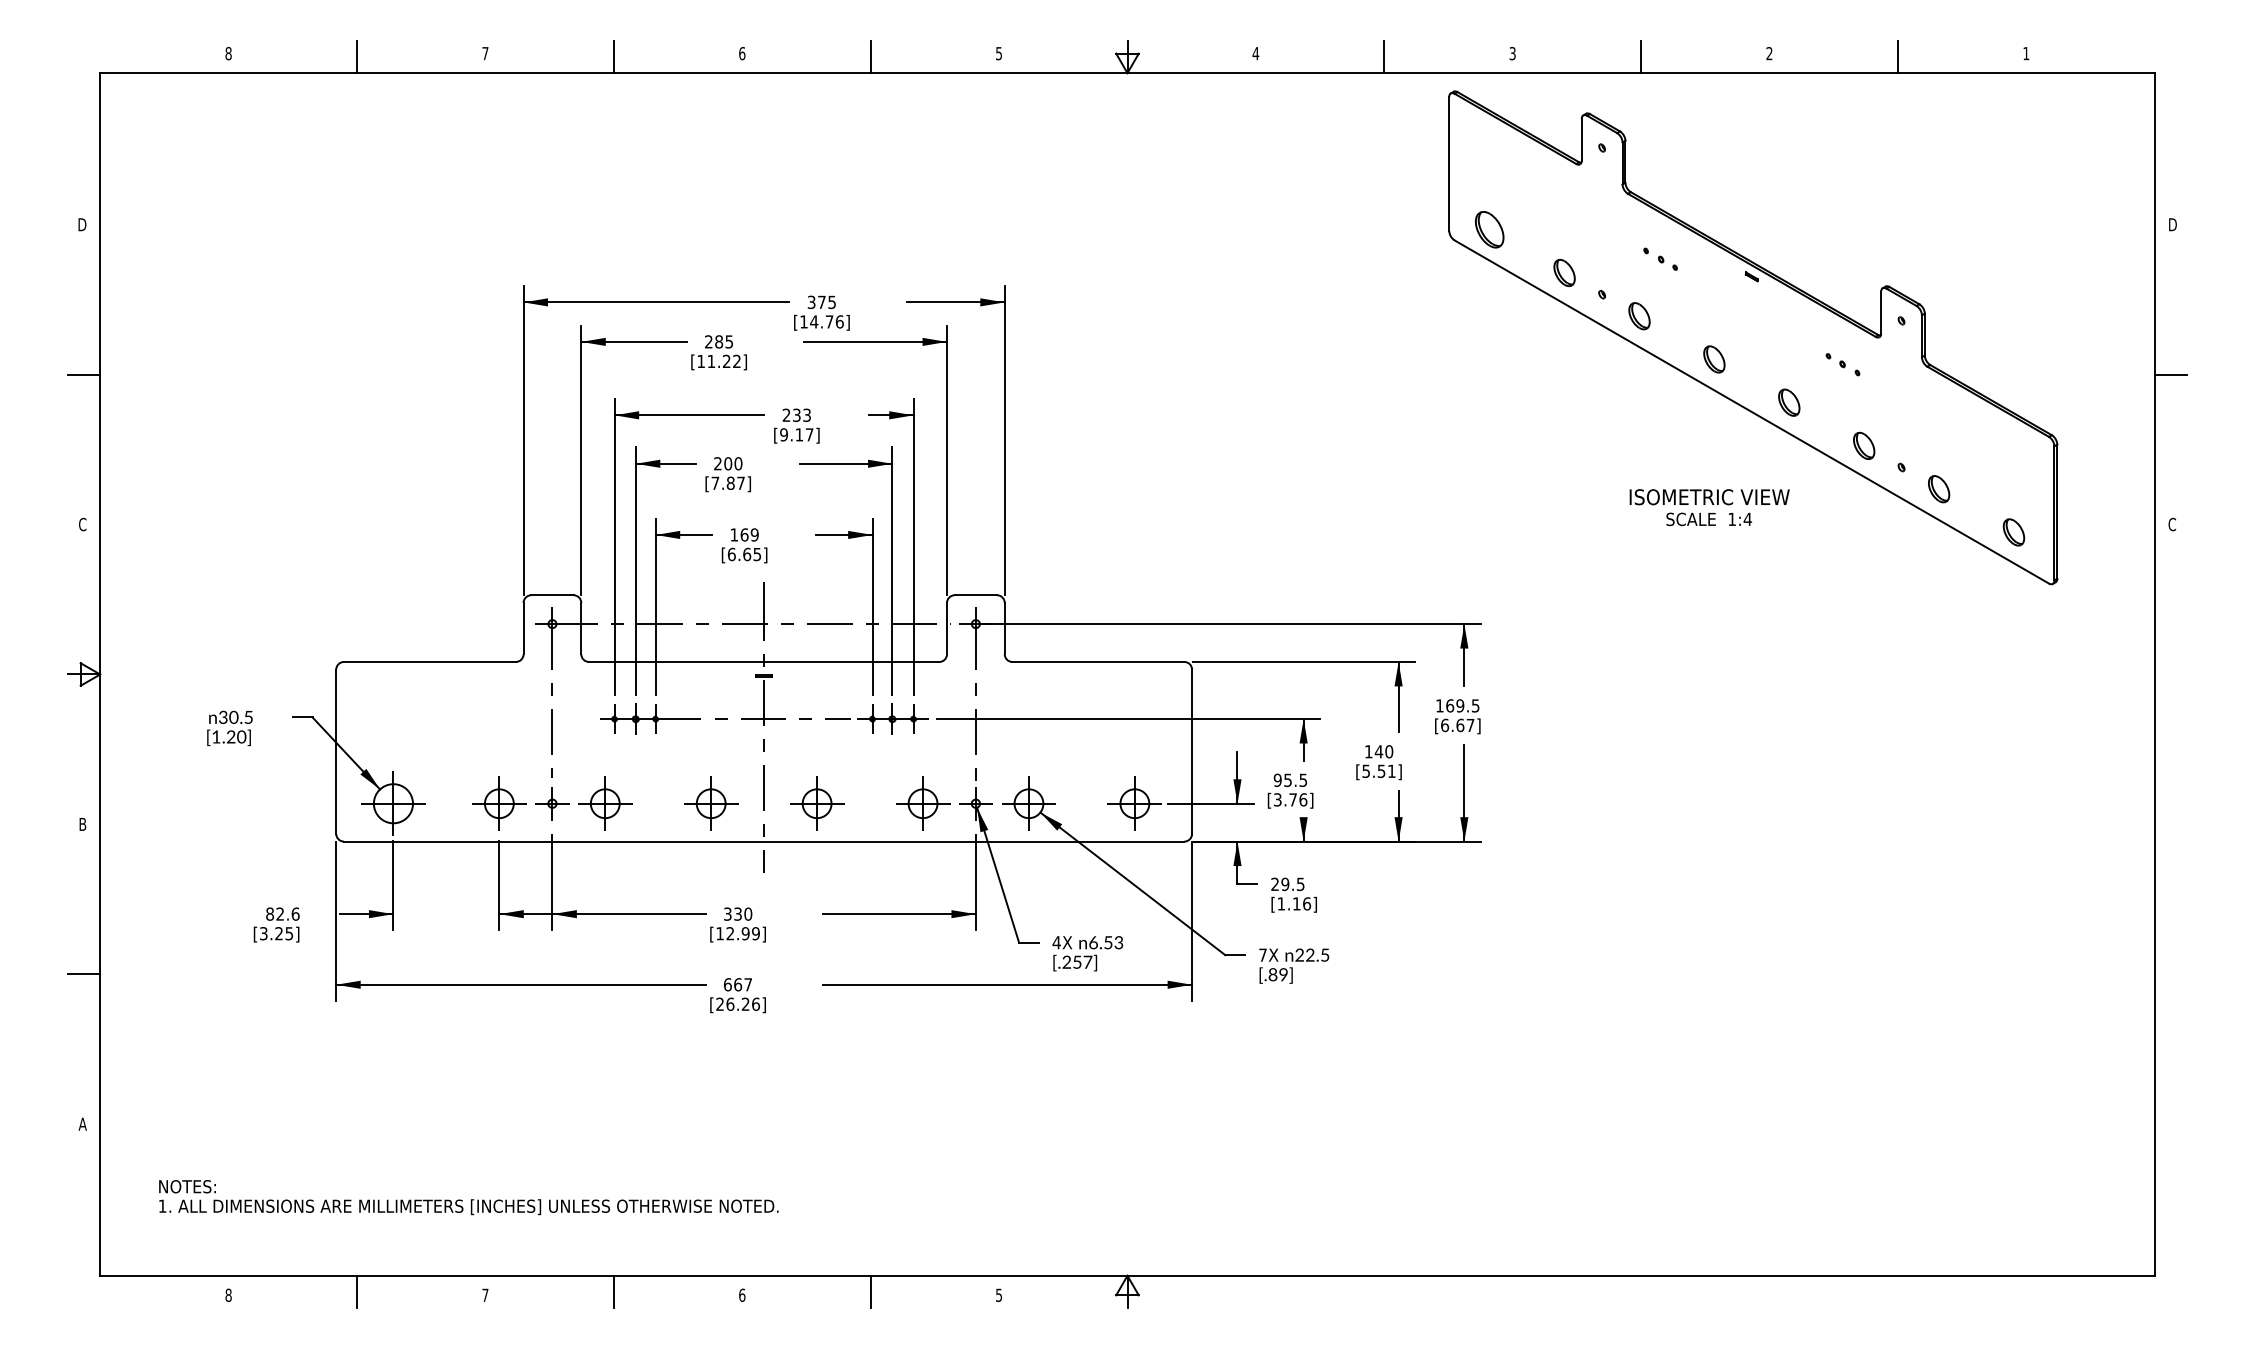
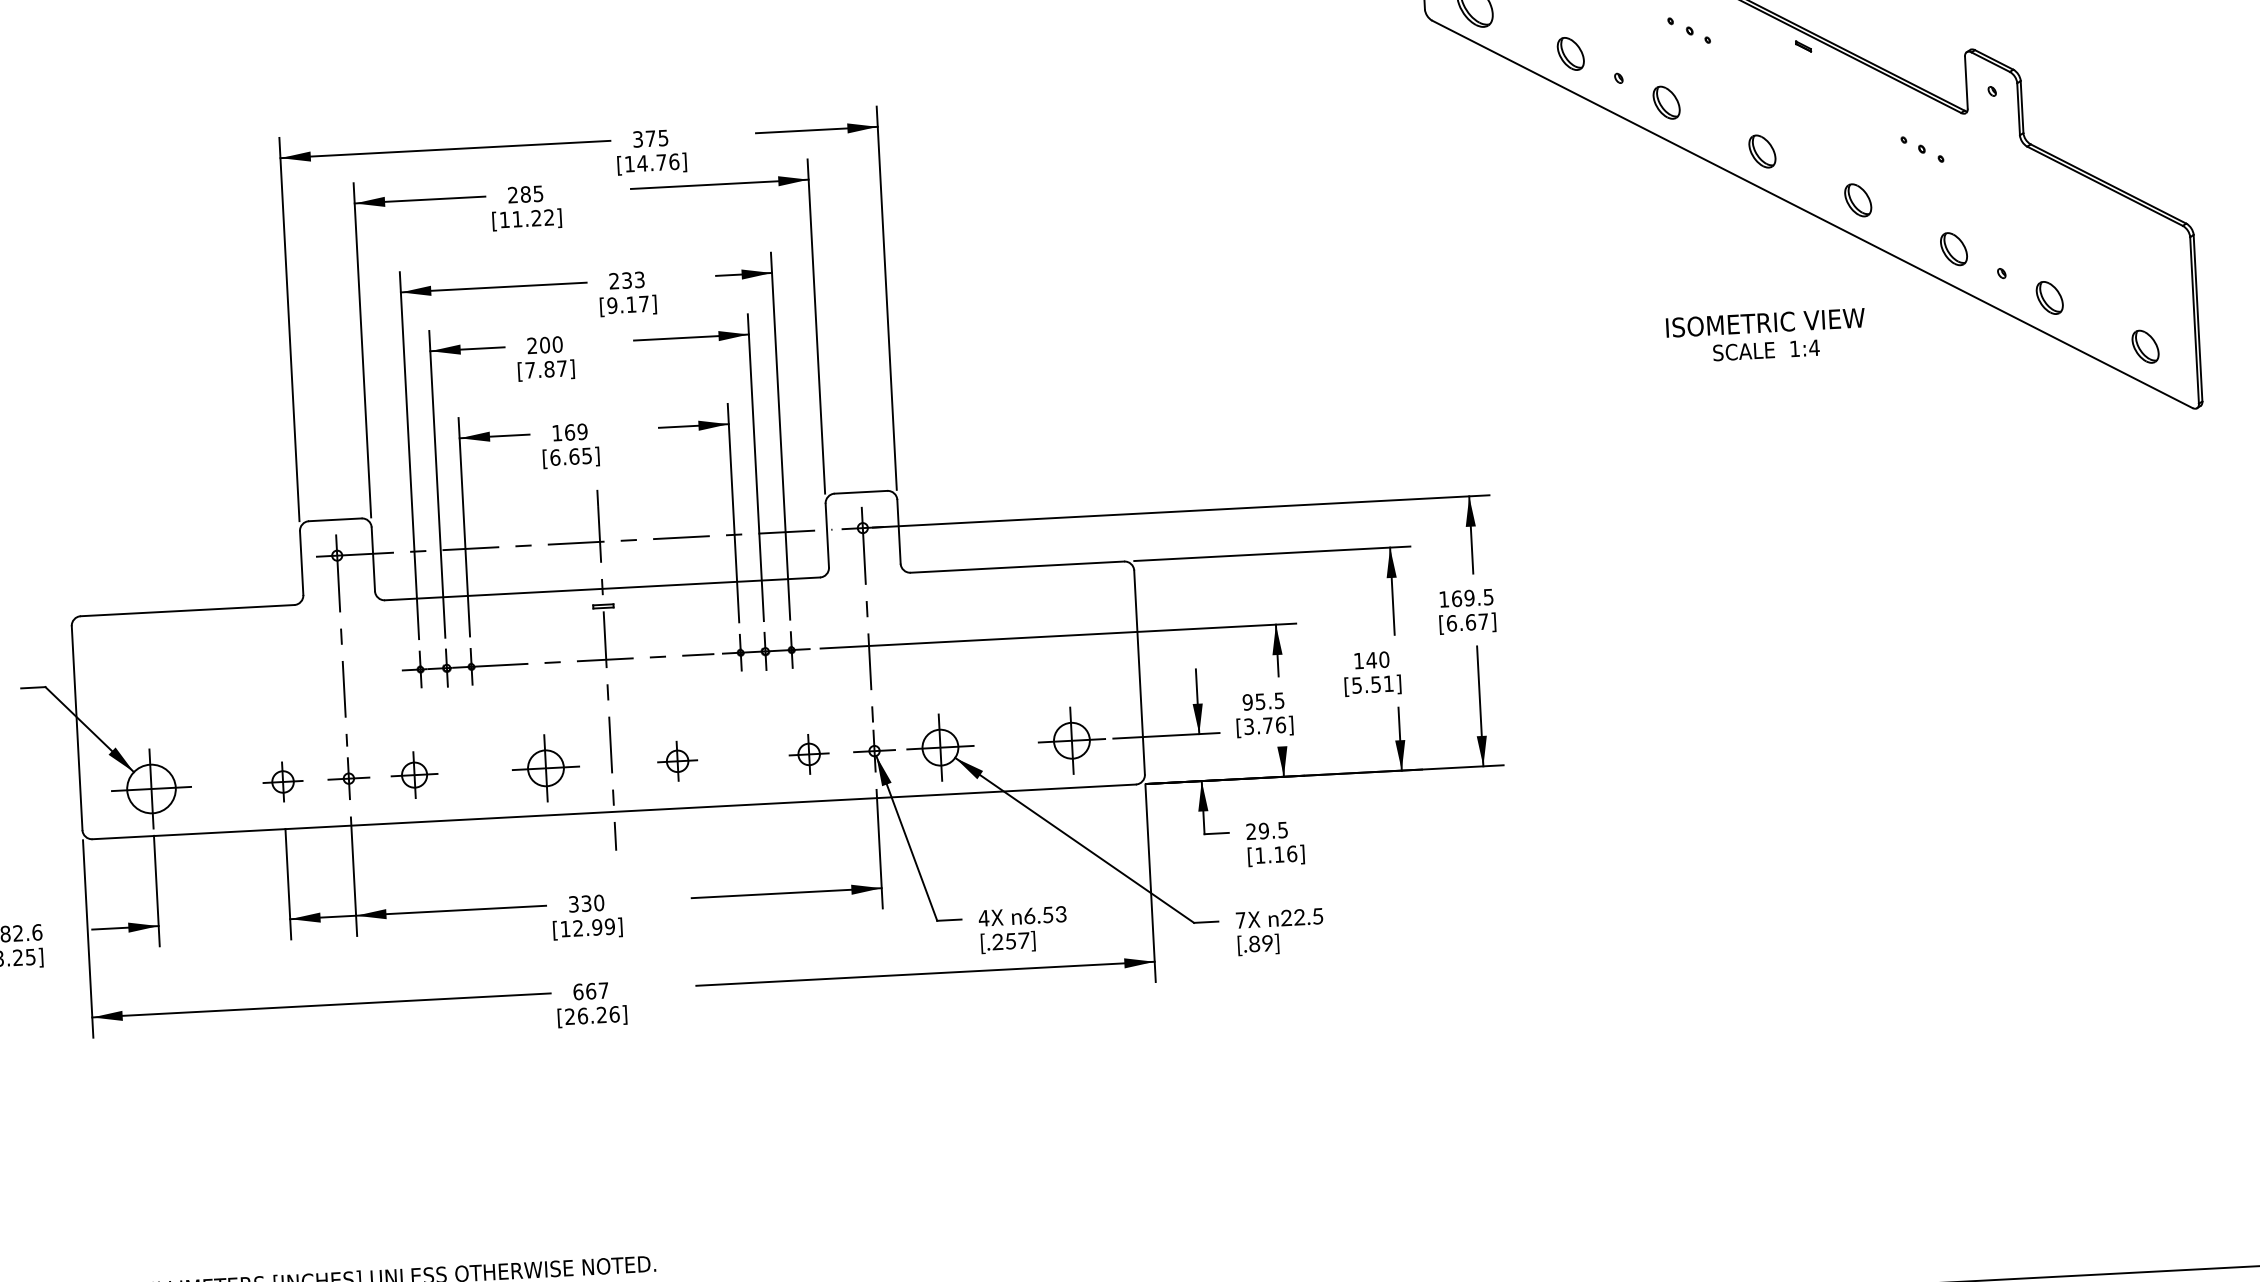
part: (499, 803) -> (283, 781), size x0.6
part: (605, 803) -> (414, 774), size x0.7
part: (817, 803) -> (677, 761), size x0.6
part: (923, 803) -> (809, 754), size x0.6

